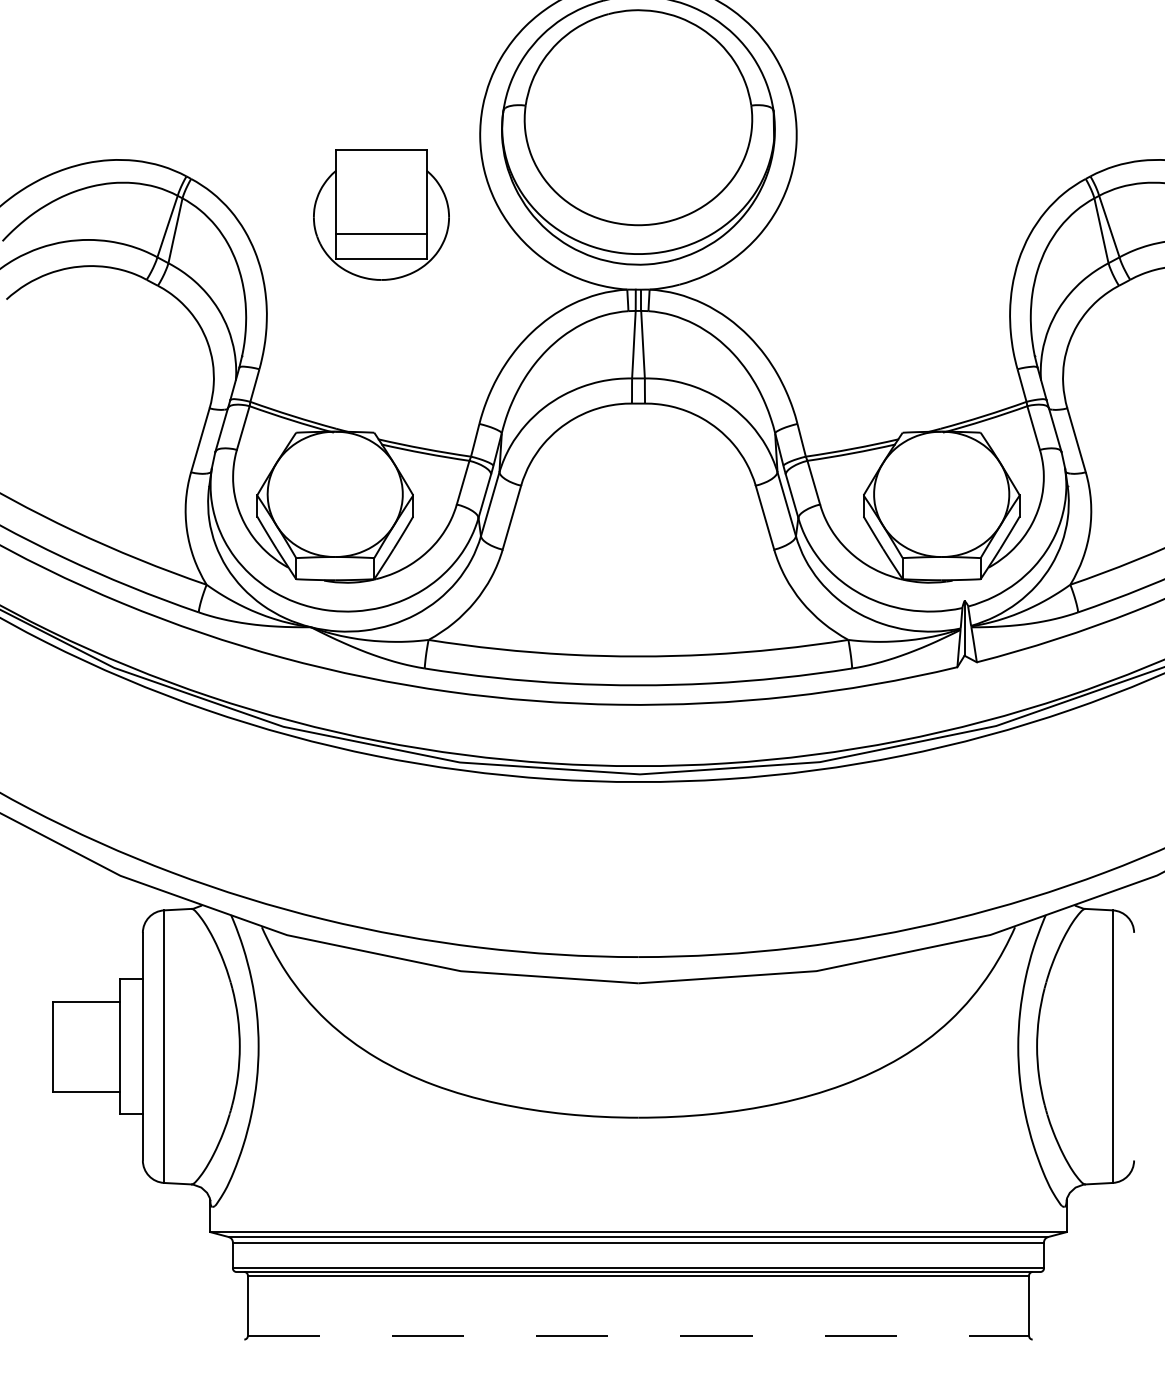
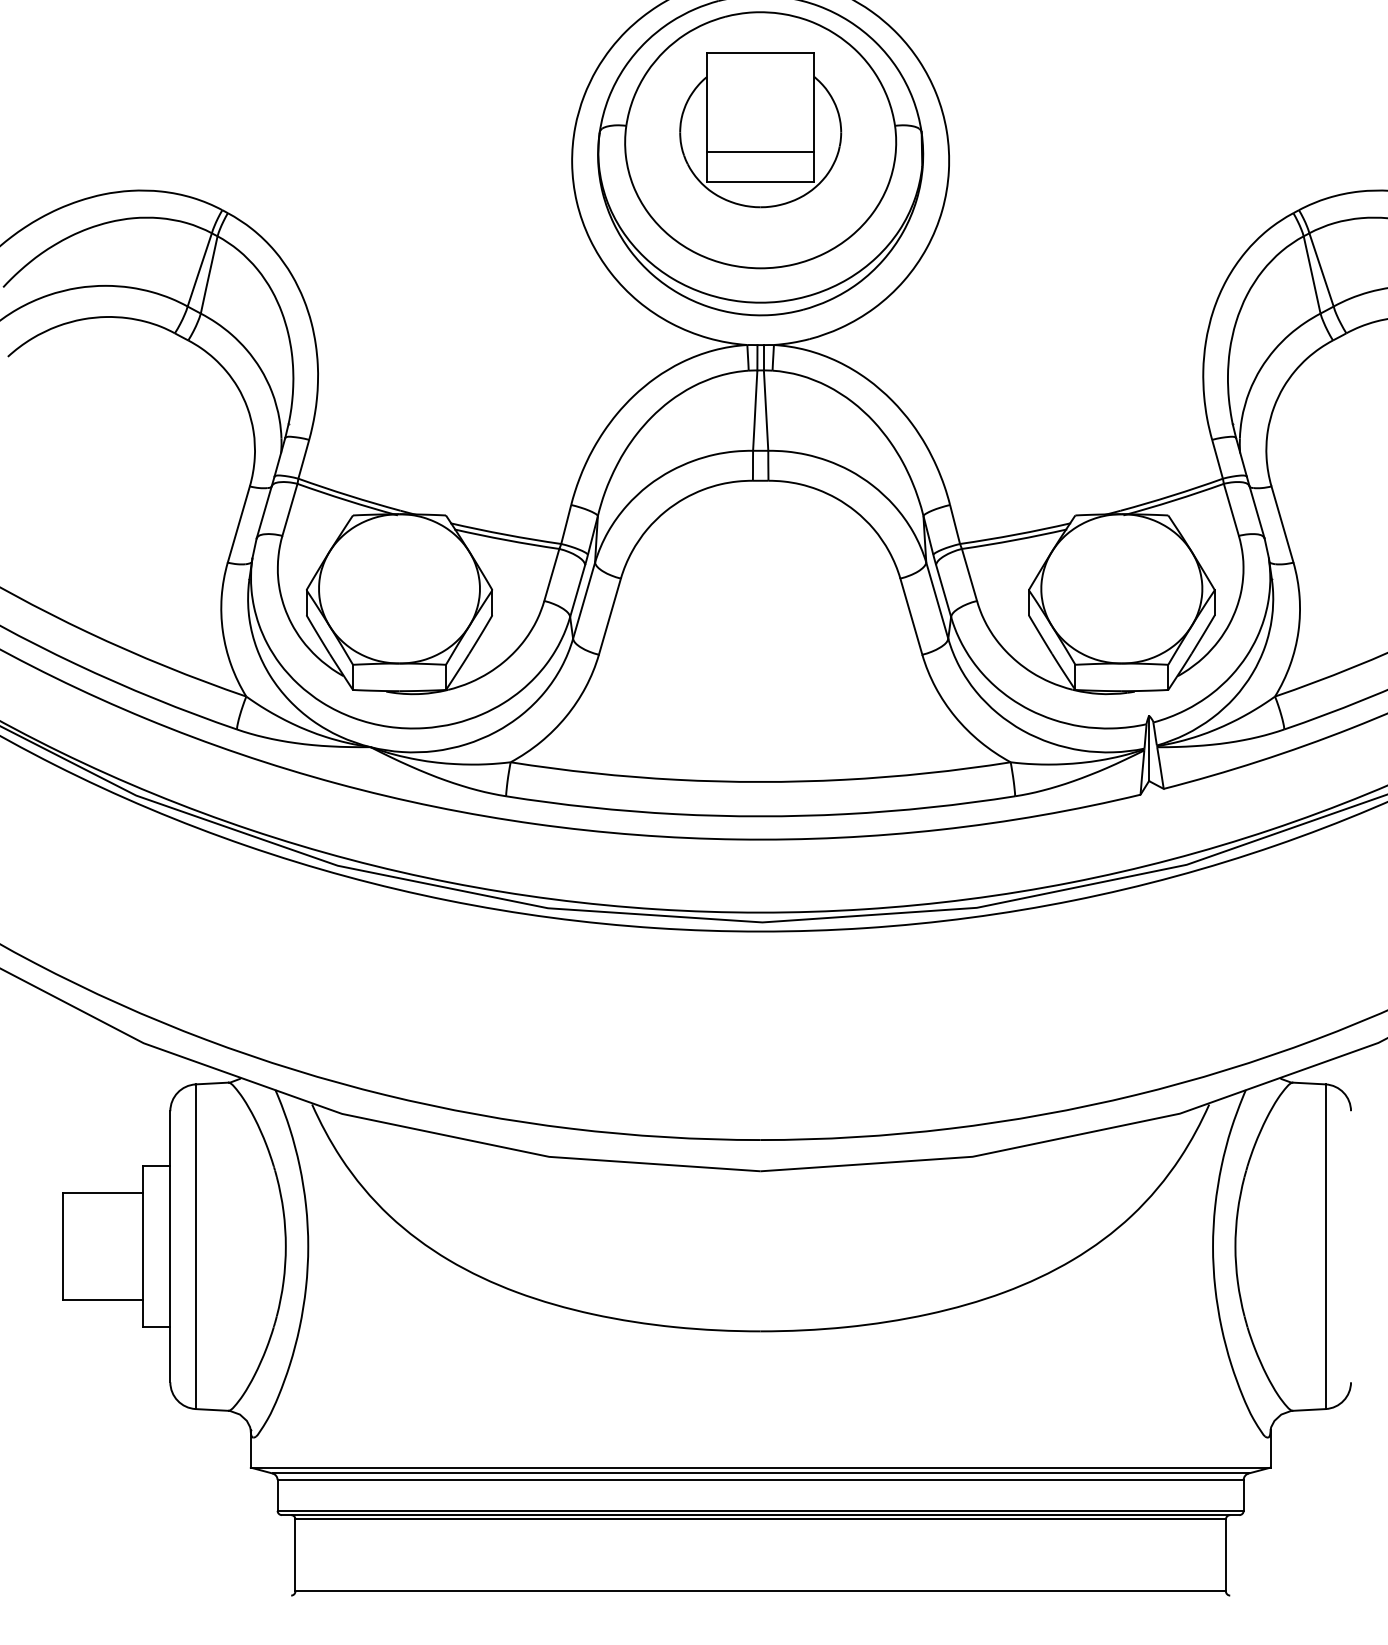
part: (381, 214) -> (760, 129), moved
line: (638, 1335) -> (760, 1590), dashed -> solid

